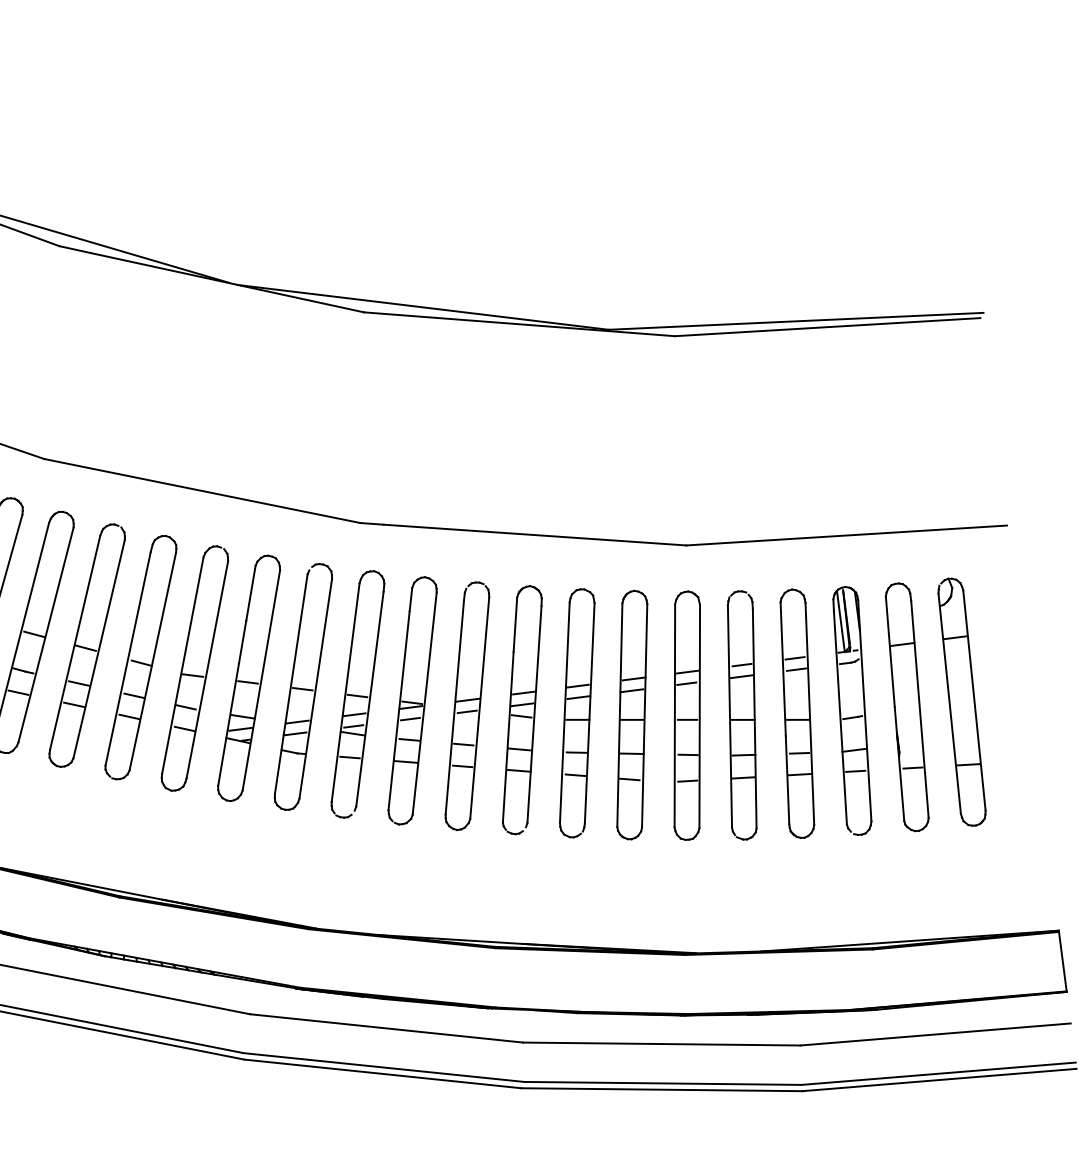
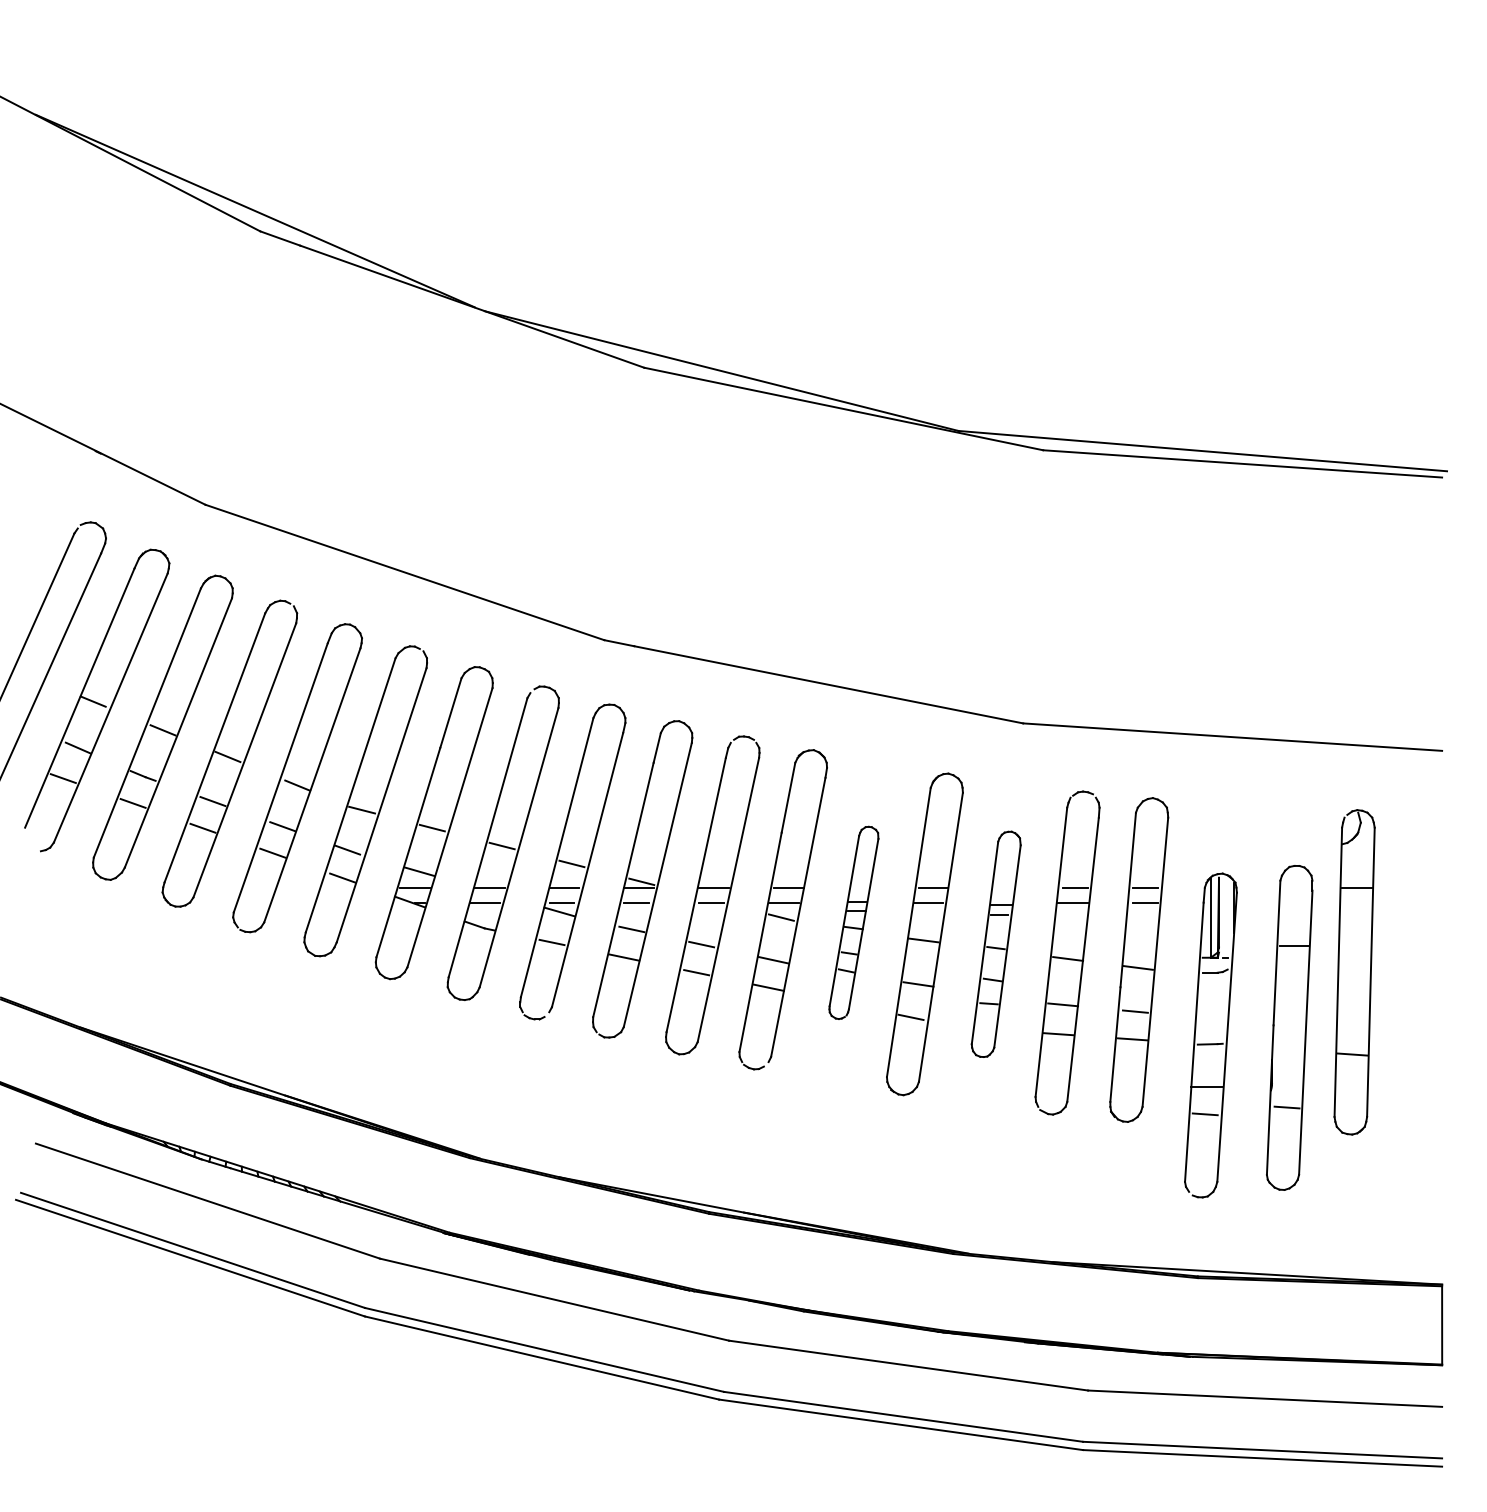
part: (907, 707) -> (1289, 1027), moved
part: (852, 710) -> (1210, 1035), moved
part: (576, 713) -> (853, 922), size x0.6
part: (687, 715) -> (996, 944), size x0.7

